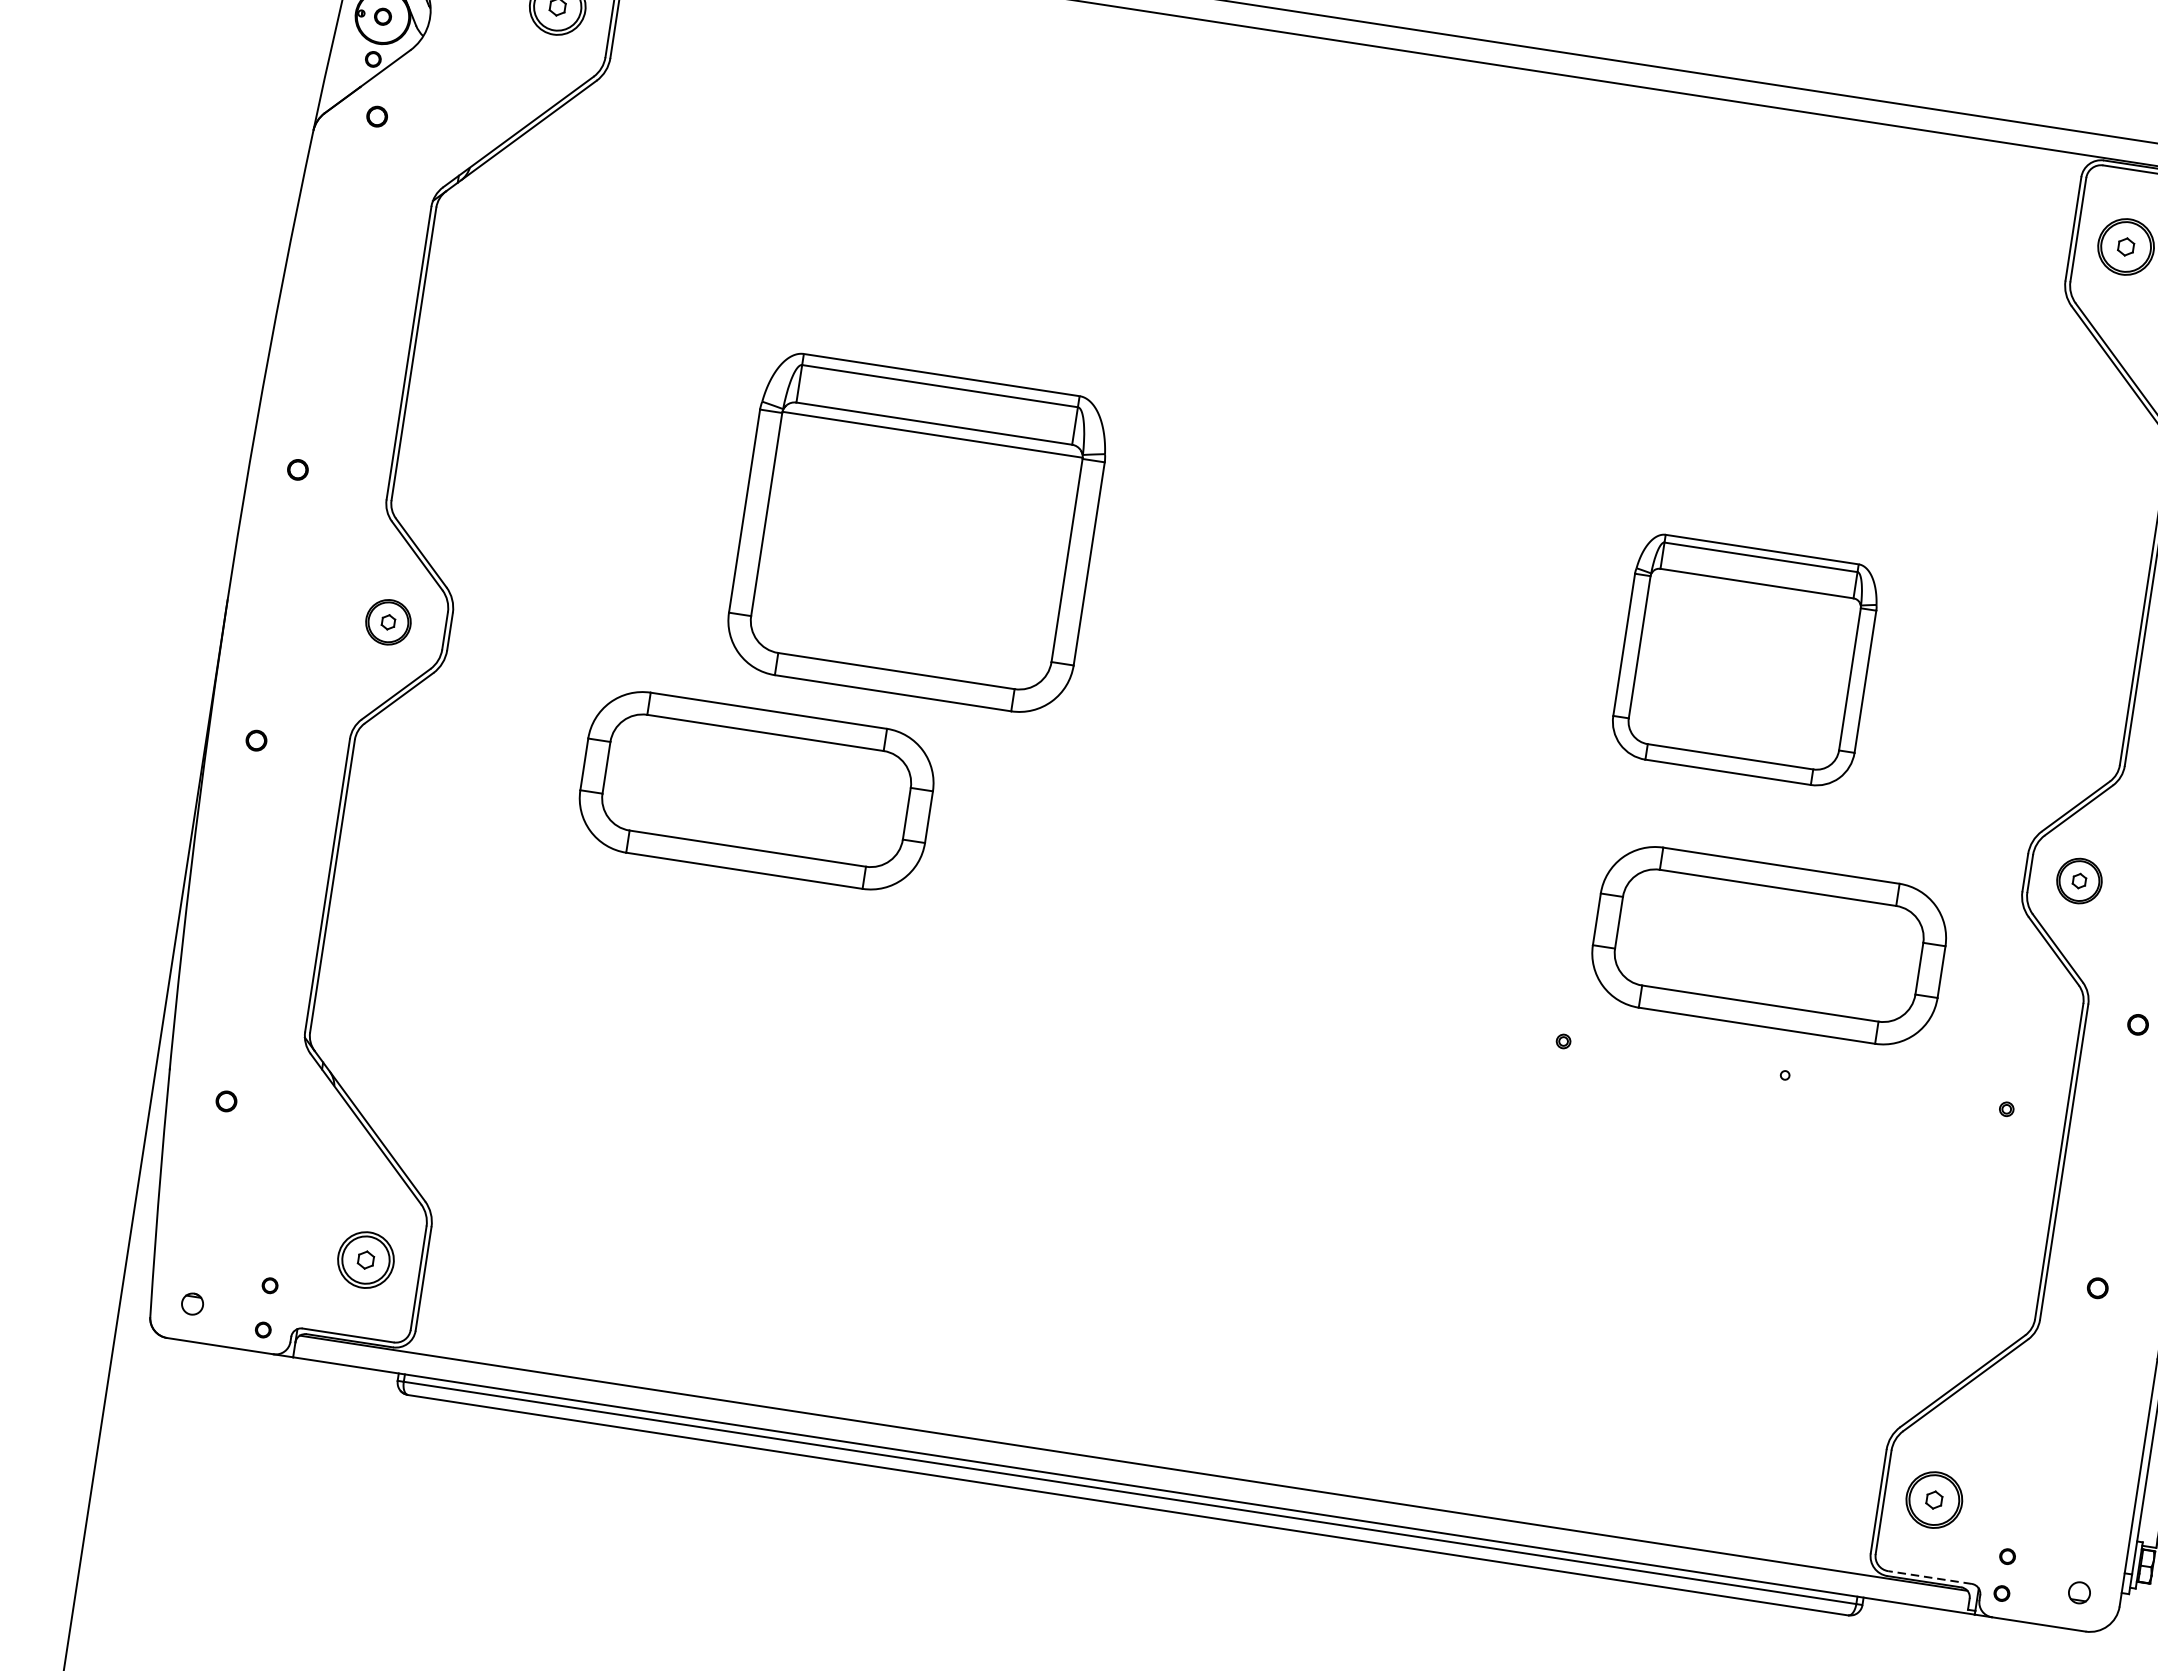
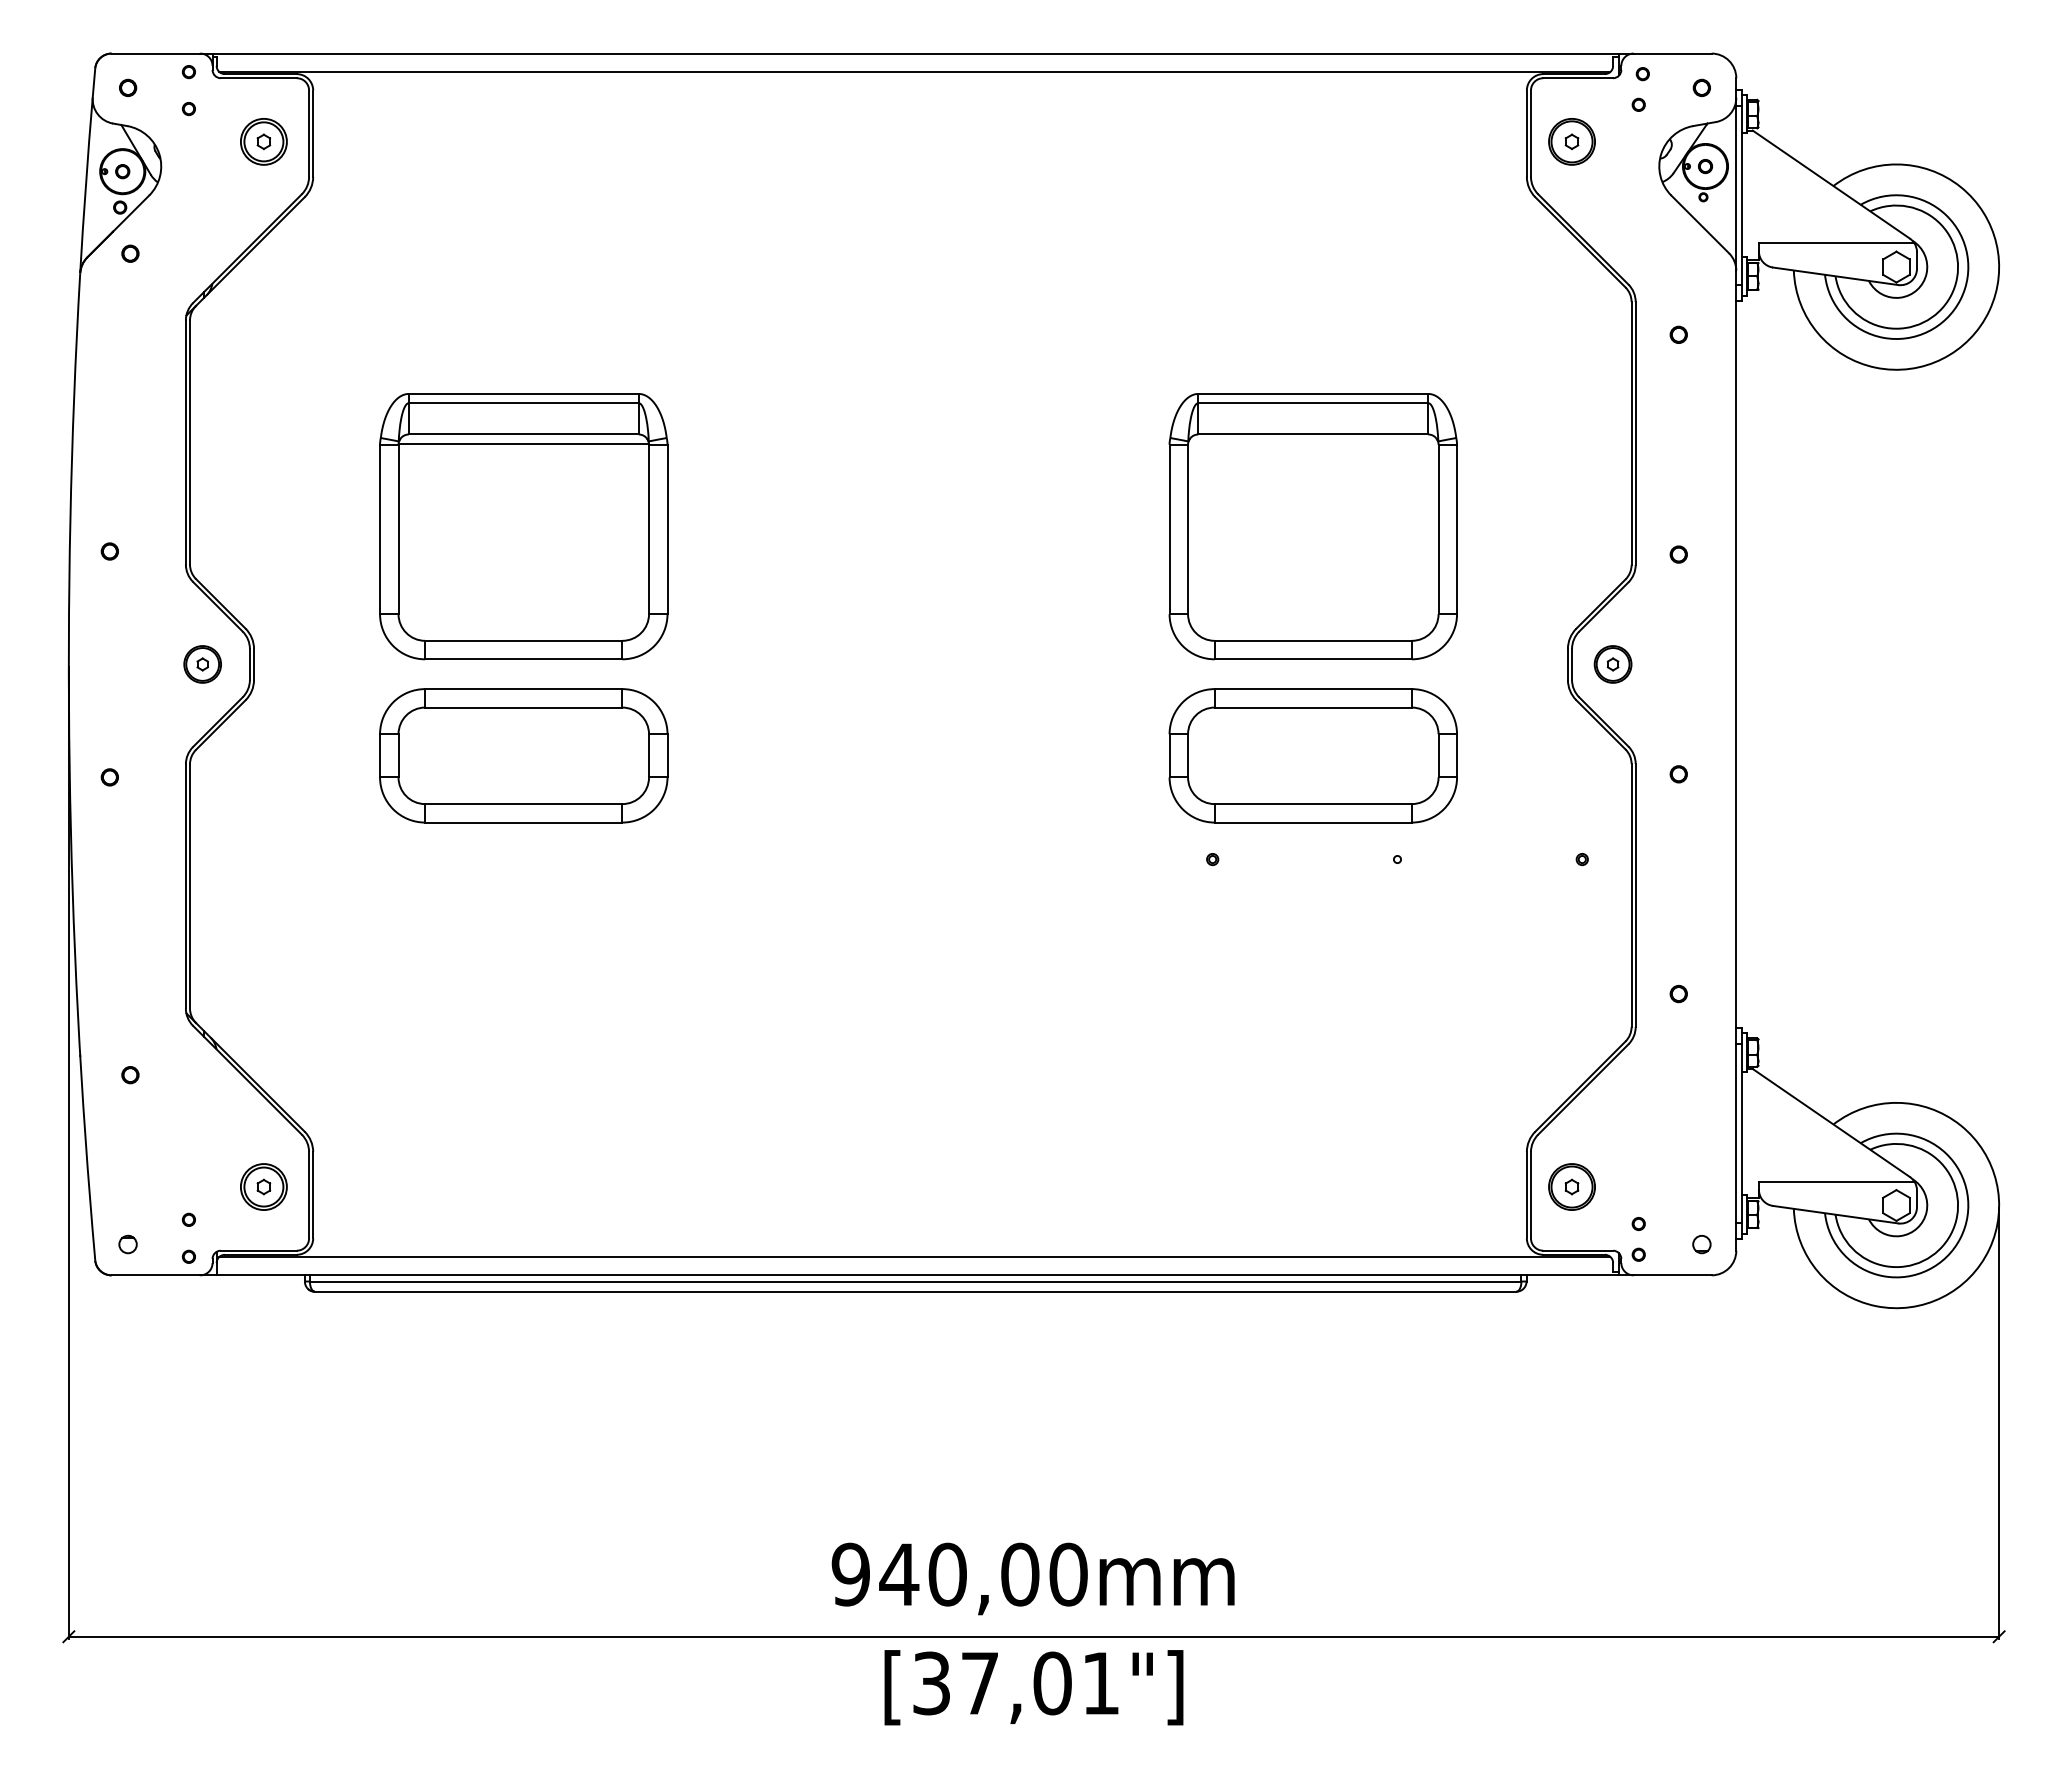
part: (917, 533) -> (523, 526), moved
part: (1744, 660) -> (1312, 526), size x1.43
part: (1768, 945) -> (1312, 755), moved
line: (1930, 1577) -> (1578, 1250), dashed -> solid

